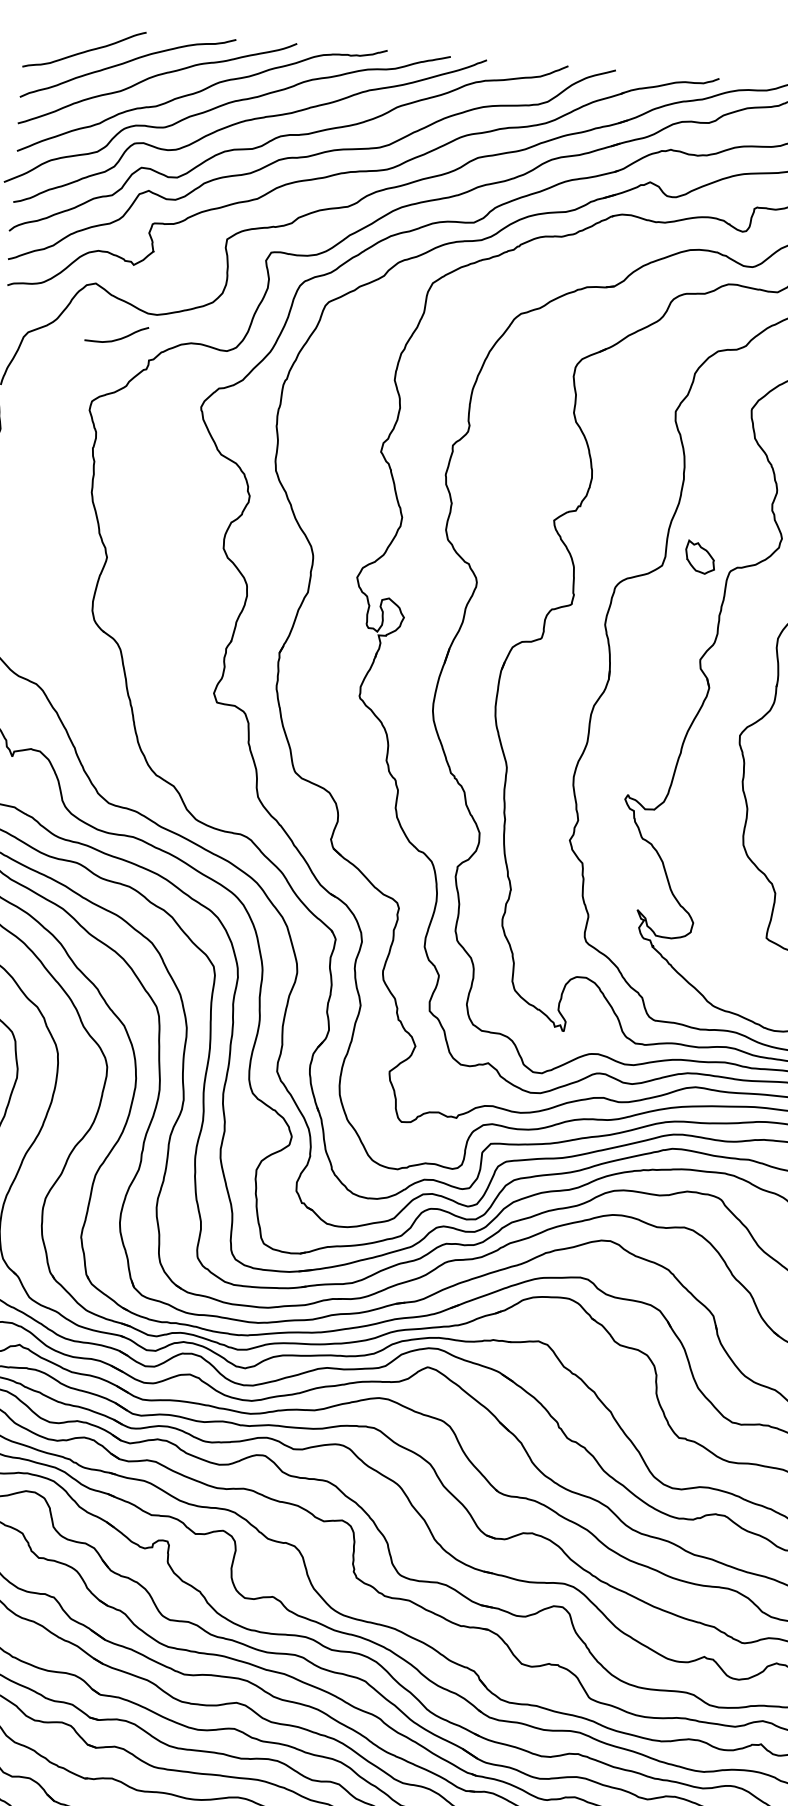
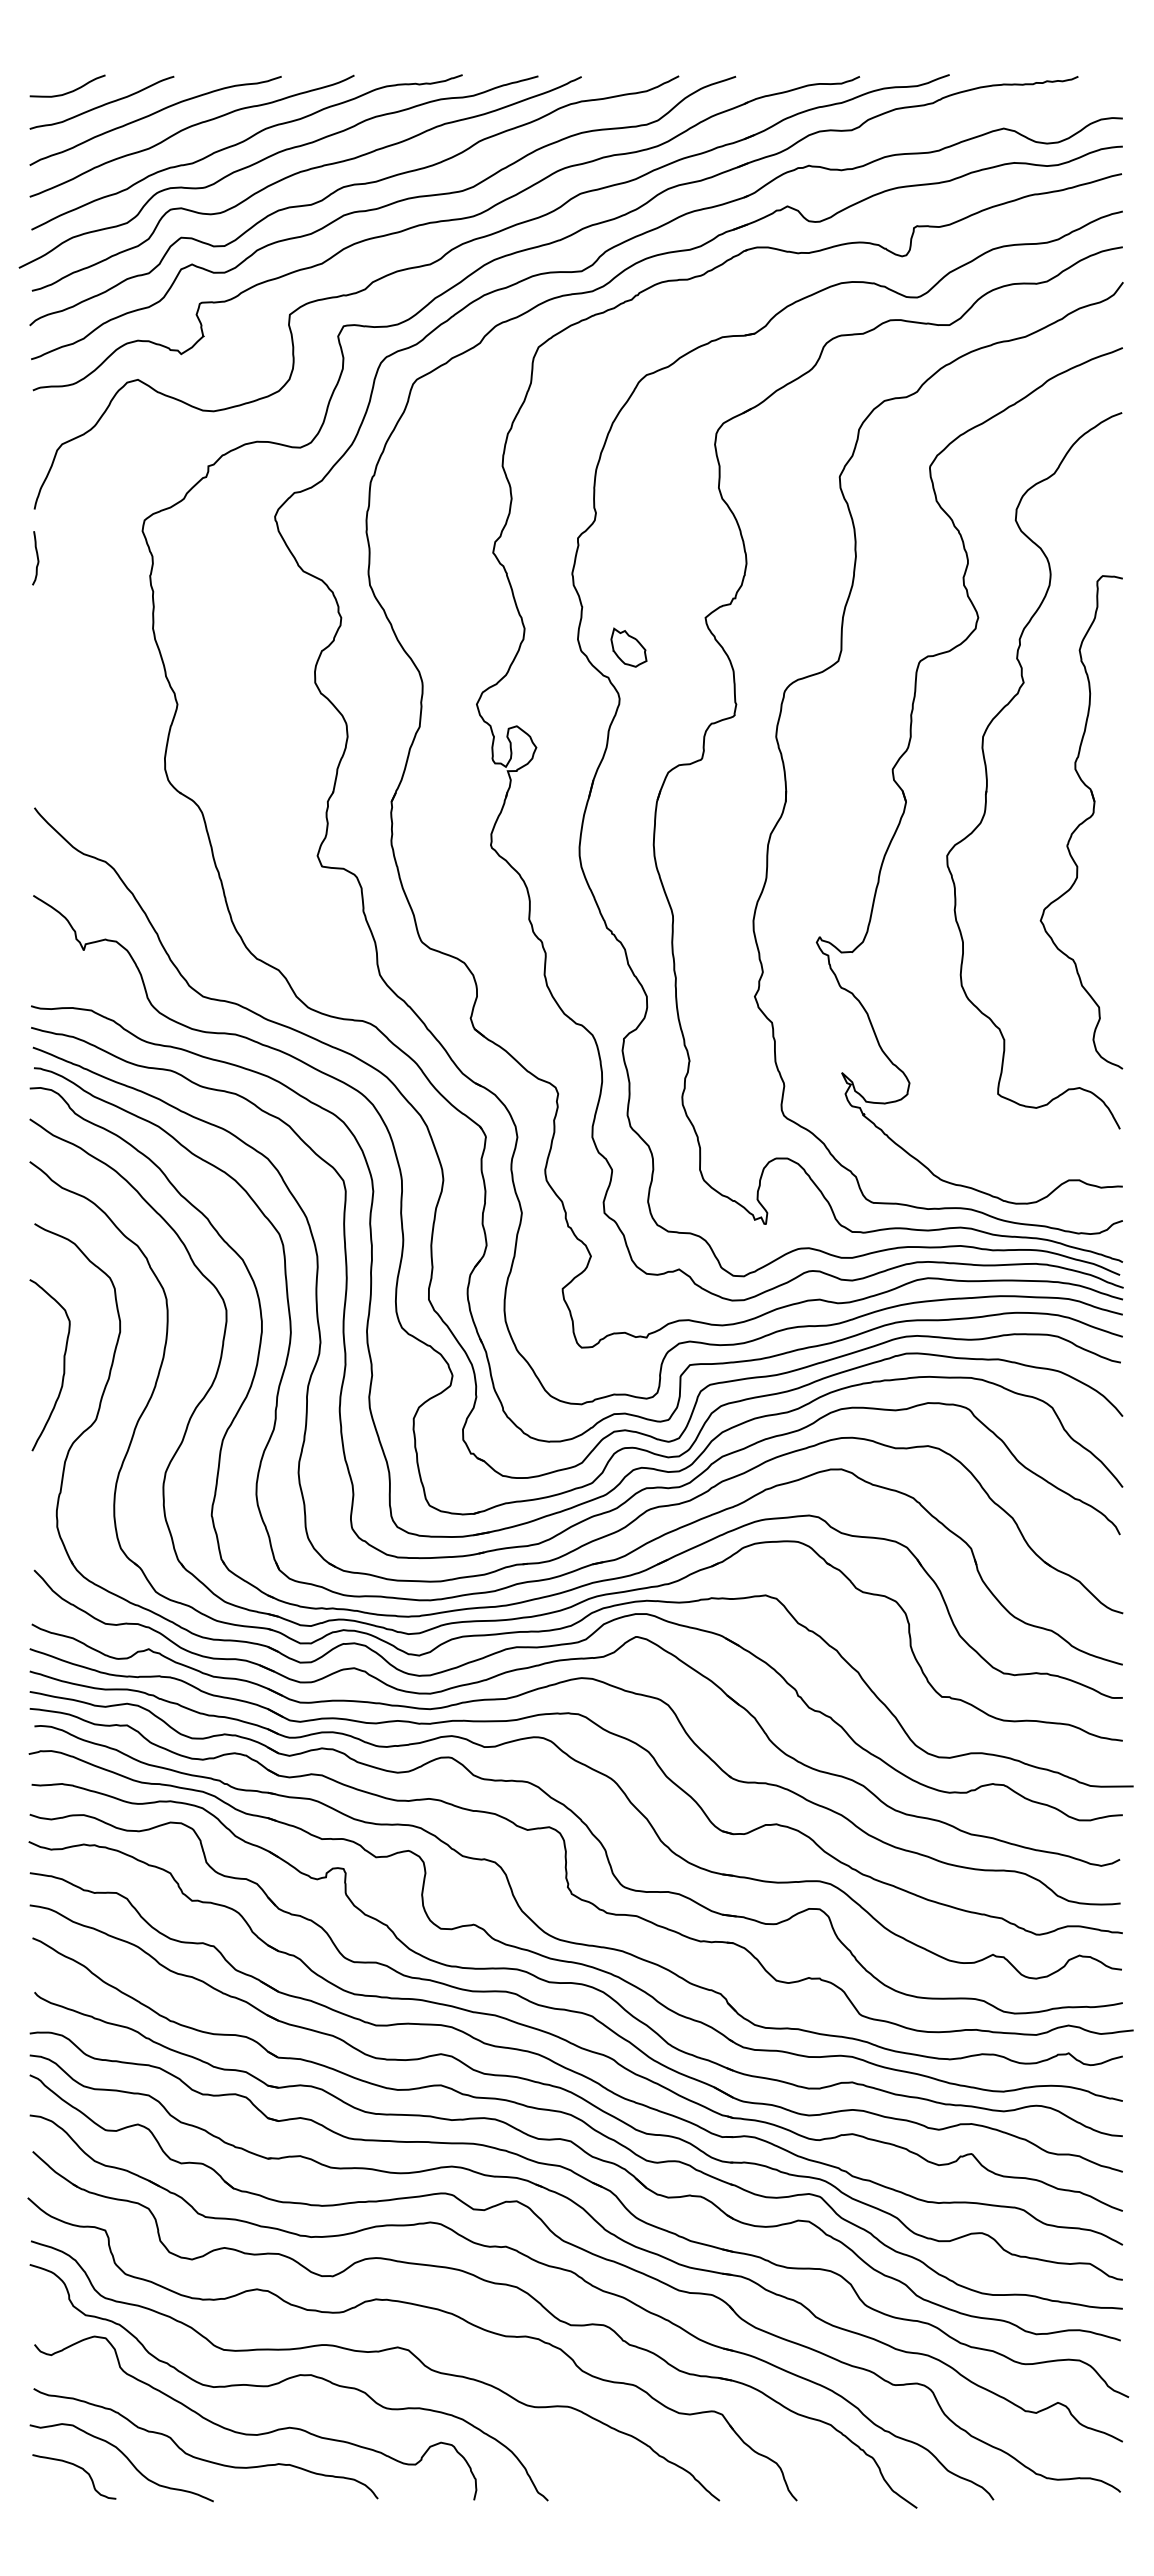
curve: (117, 338) -> (68, 91), moved
part: (699, 557) -> (628, 647), moved

